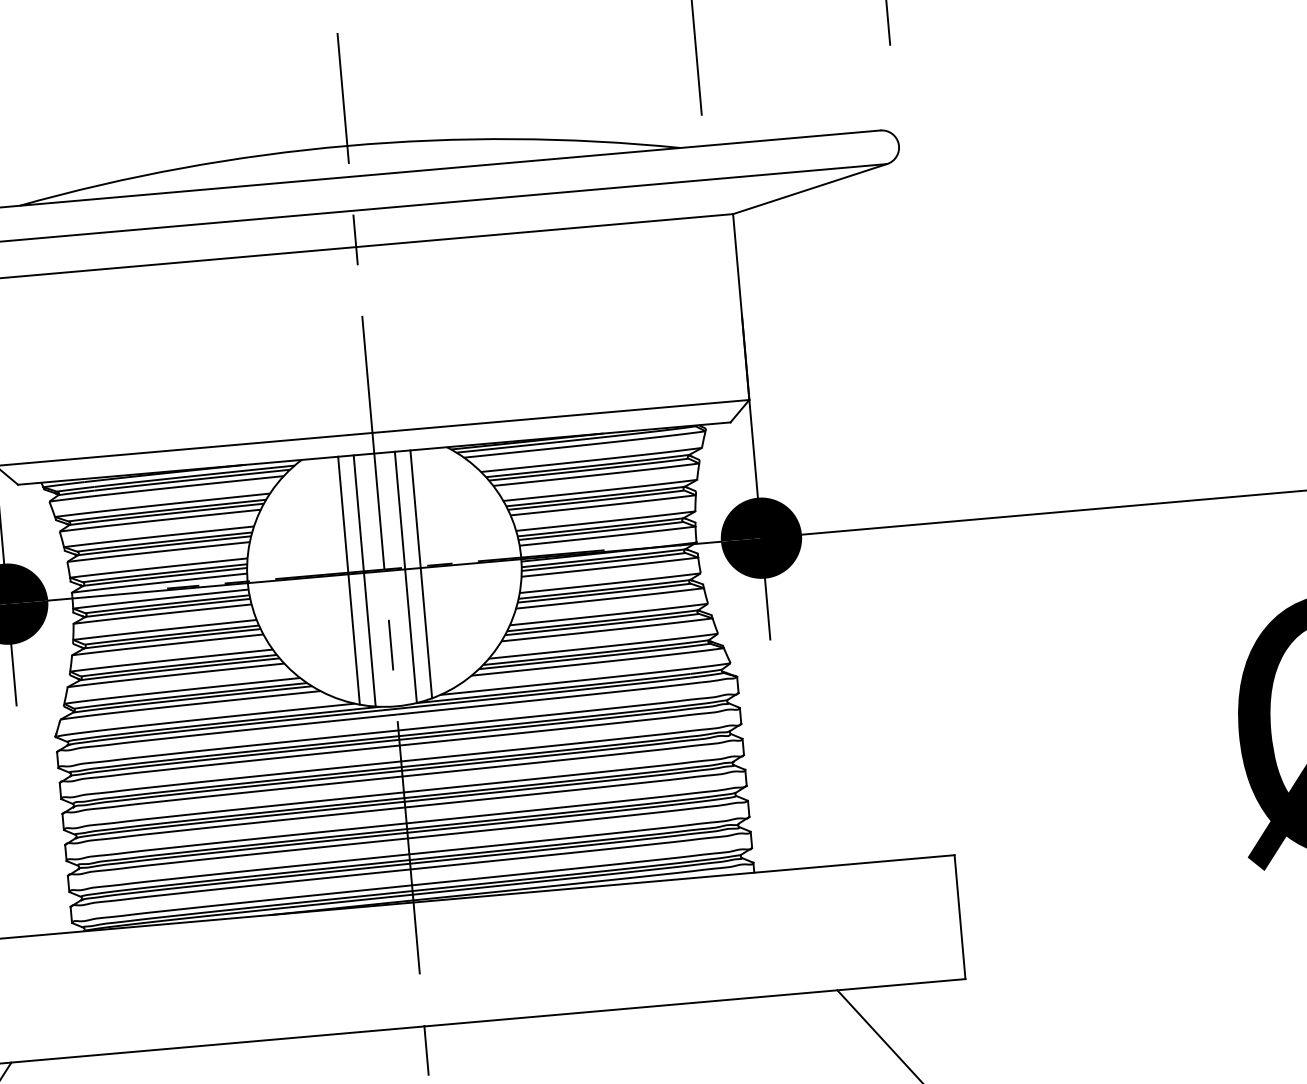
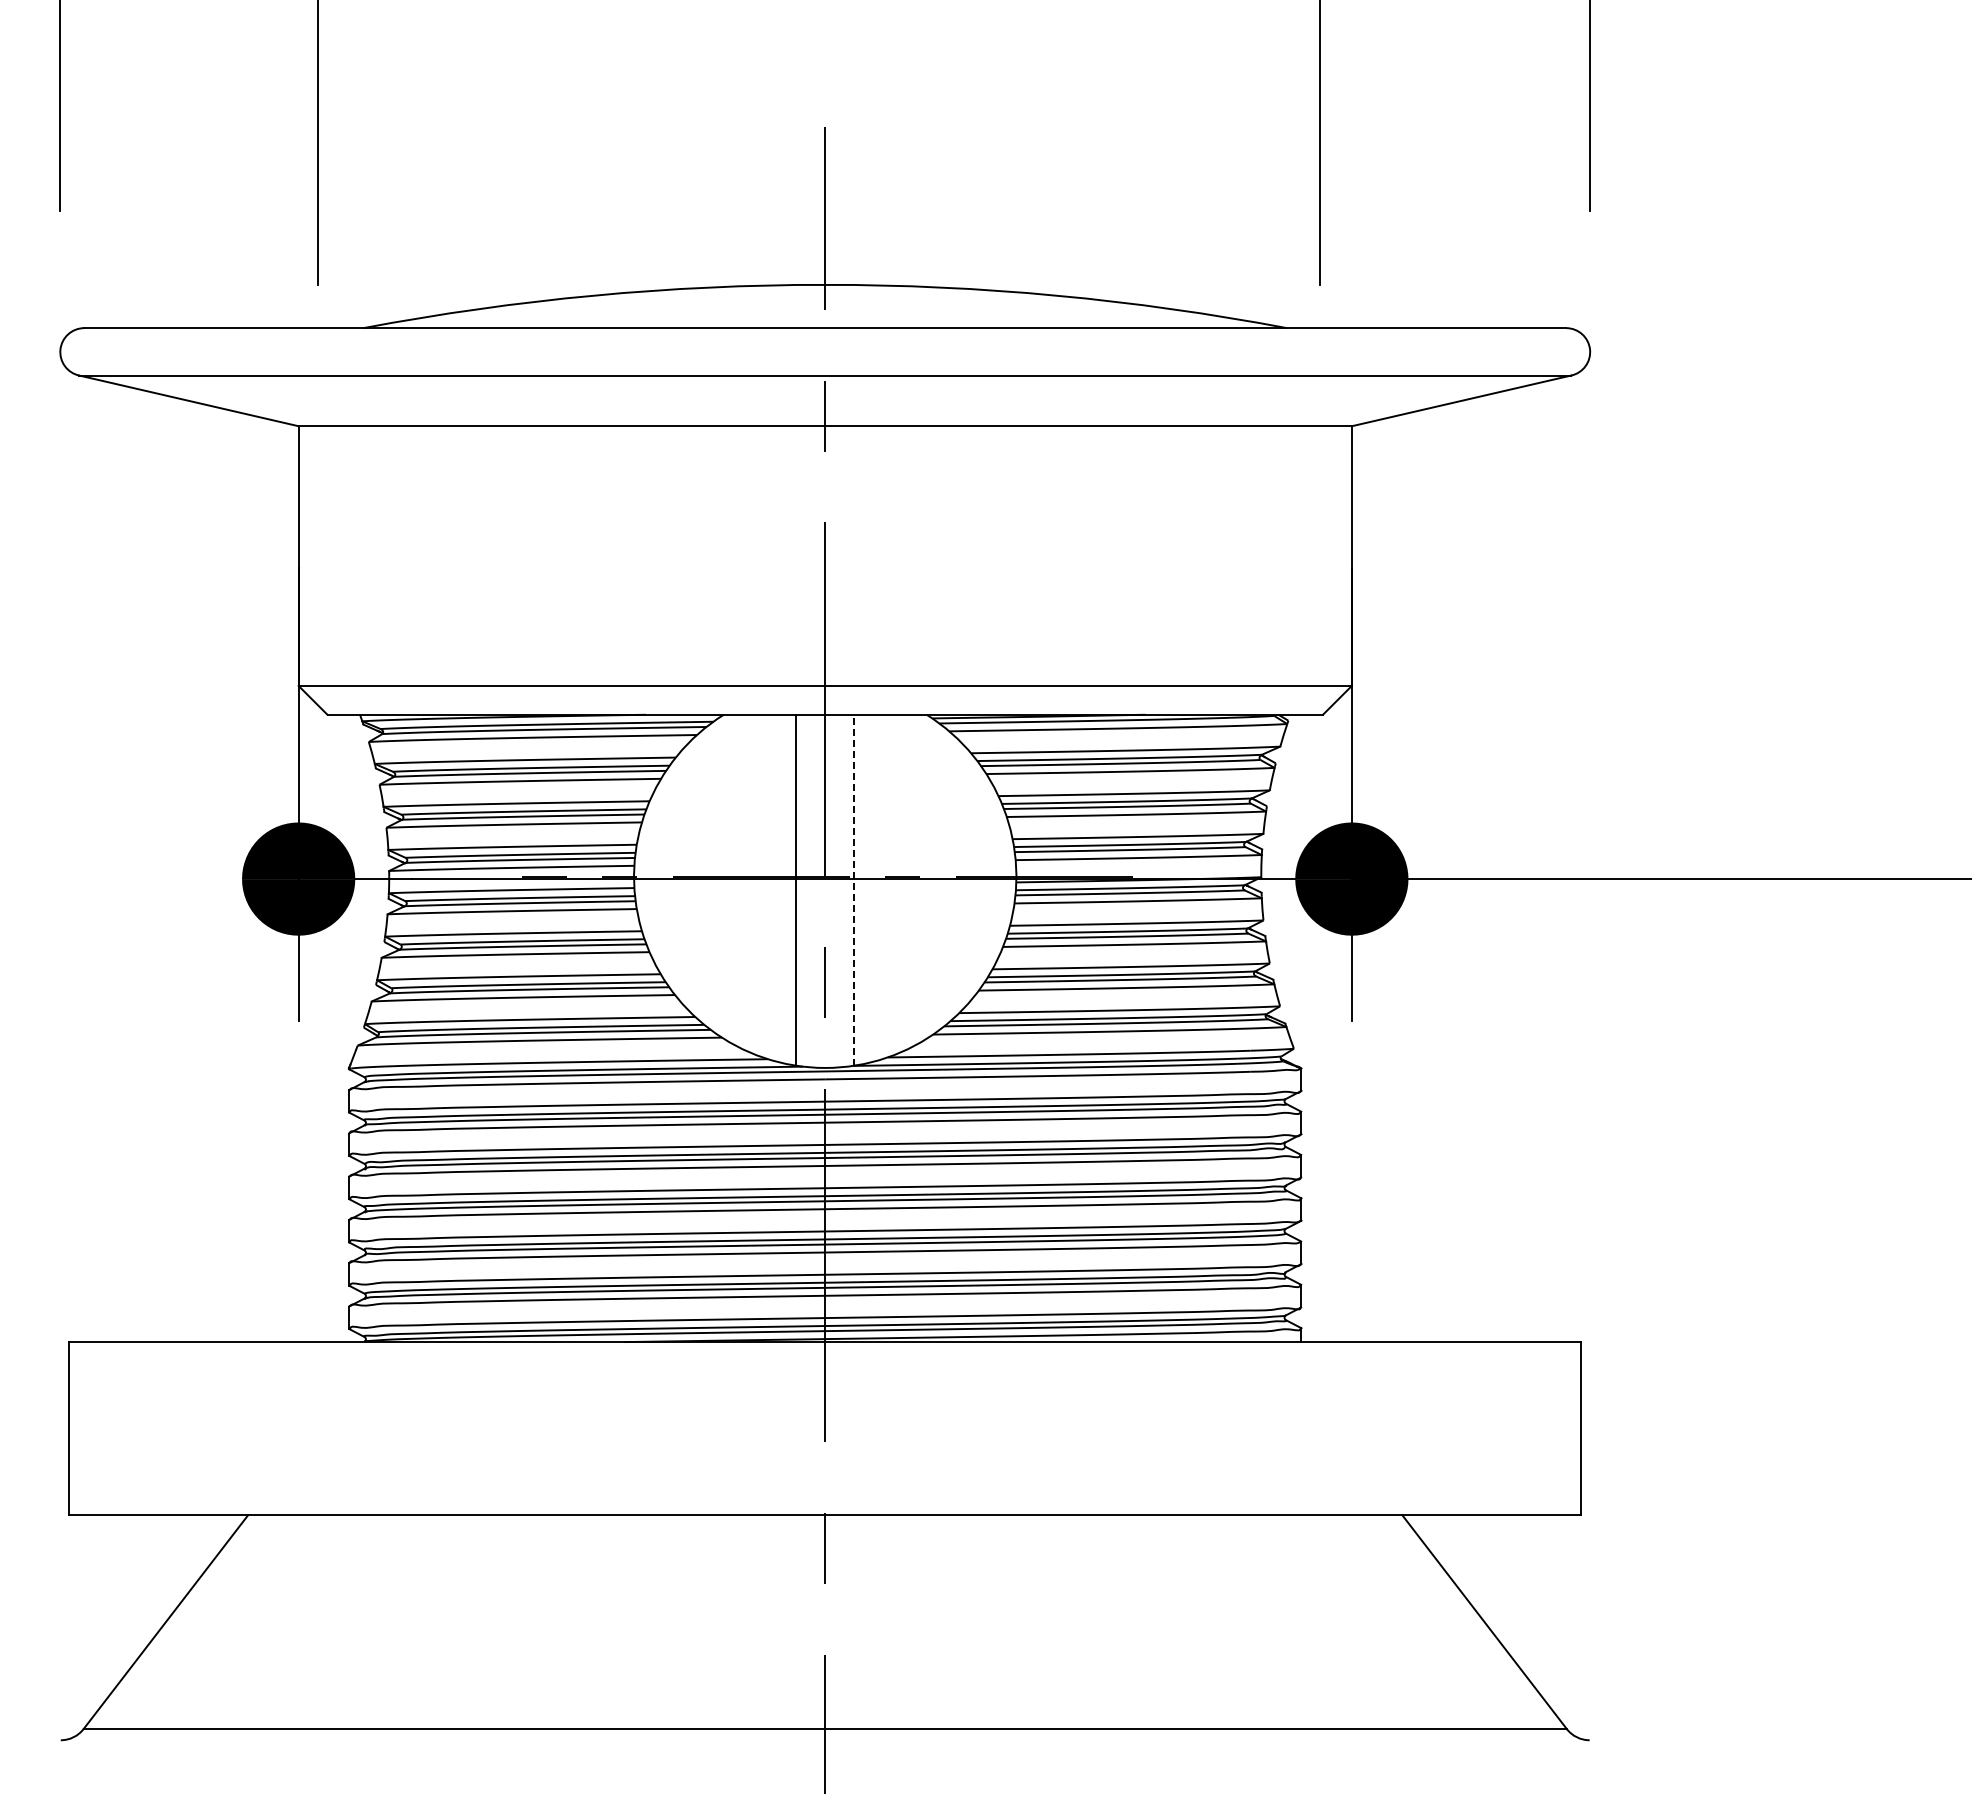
line: (421, 574) -> (875, 887), removed
line: (406, 577) -> (854, 890), solid -> dashed
line: (348, 580) -> (774, 887), removed

